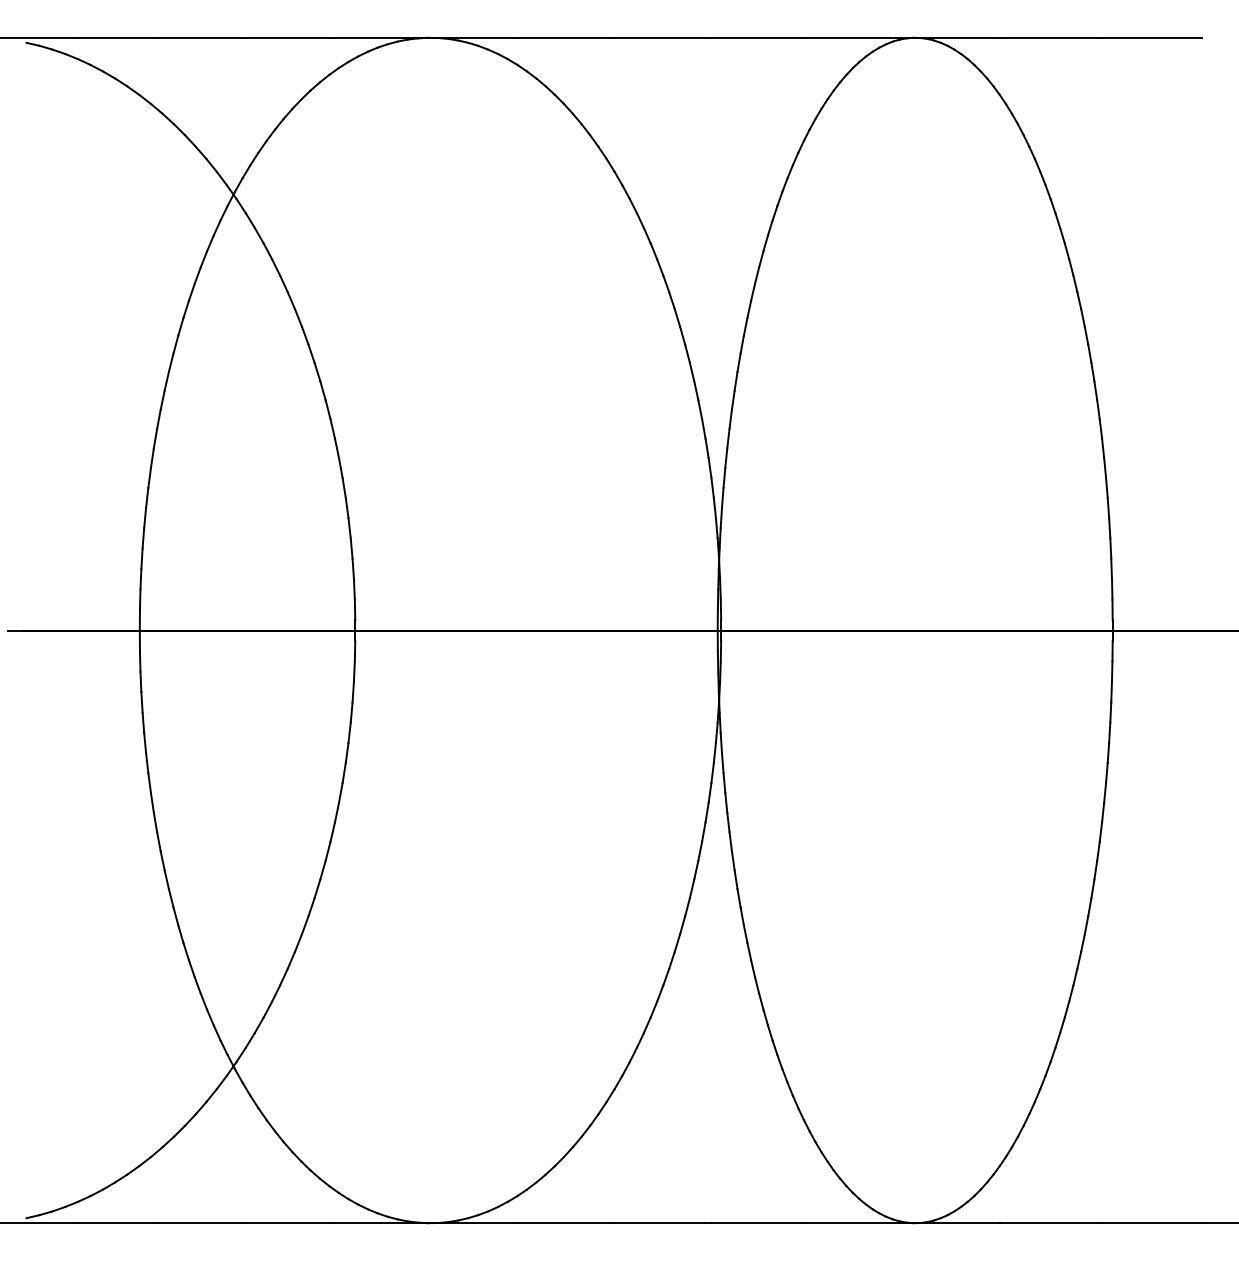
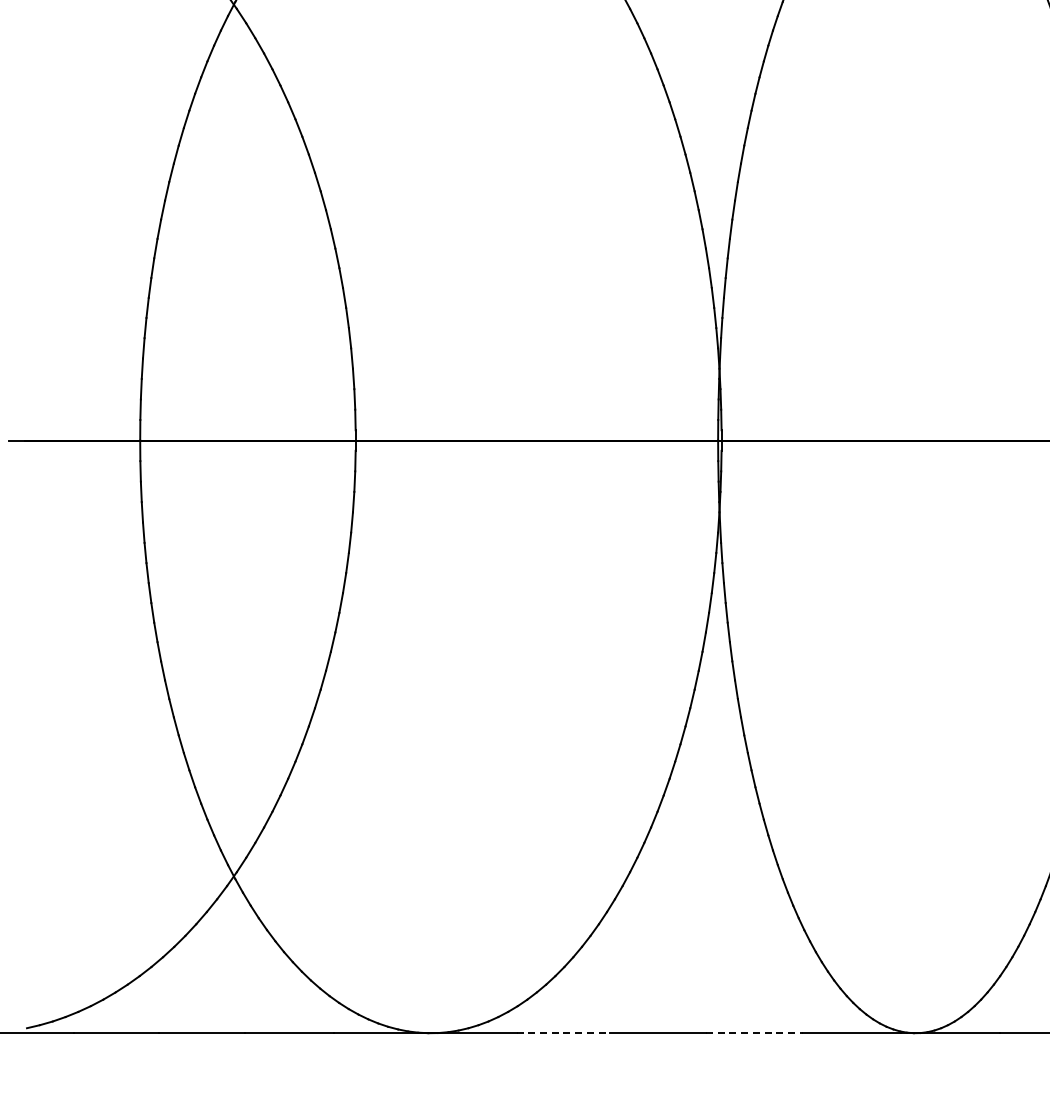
line: (563, 1223) -> (563, 1033), solid -> dashed
line: (754, 1223) -> (754, 1033), solid -> dashed

